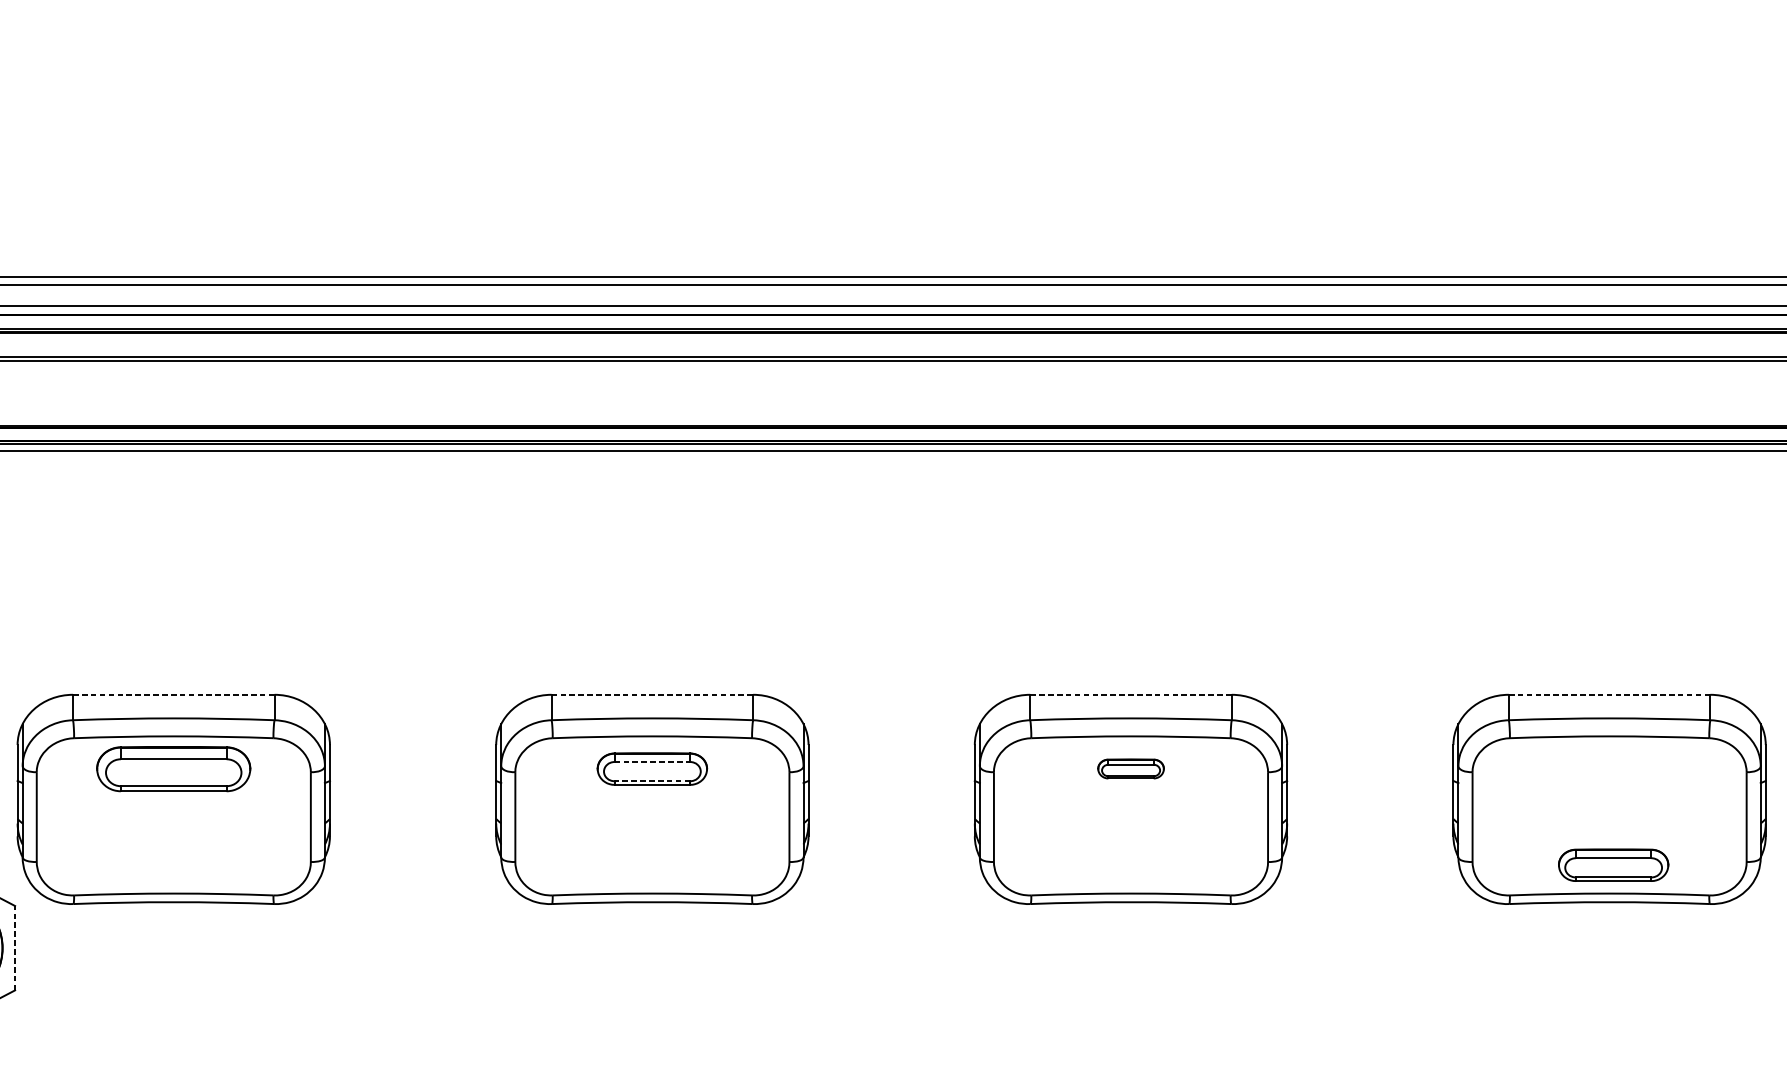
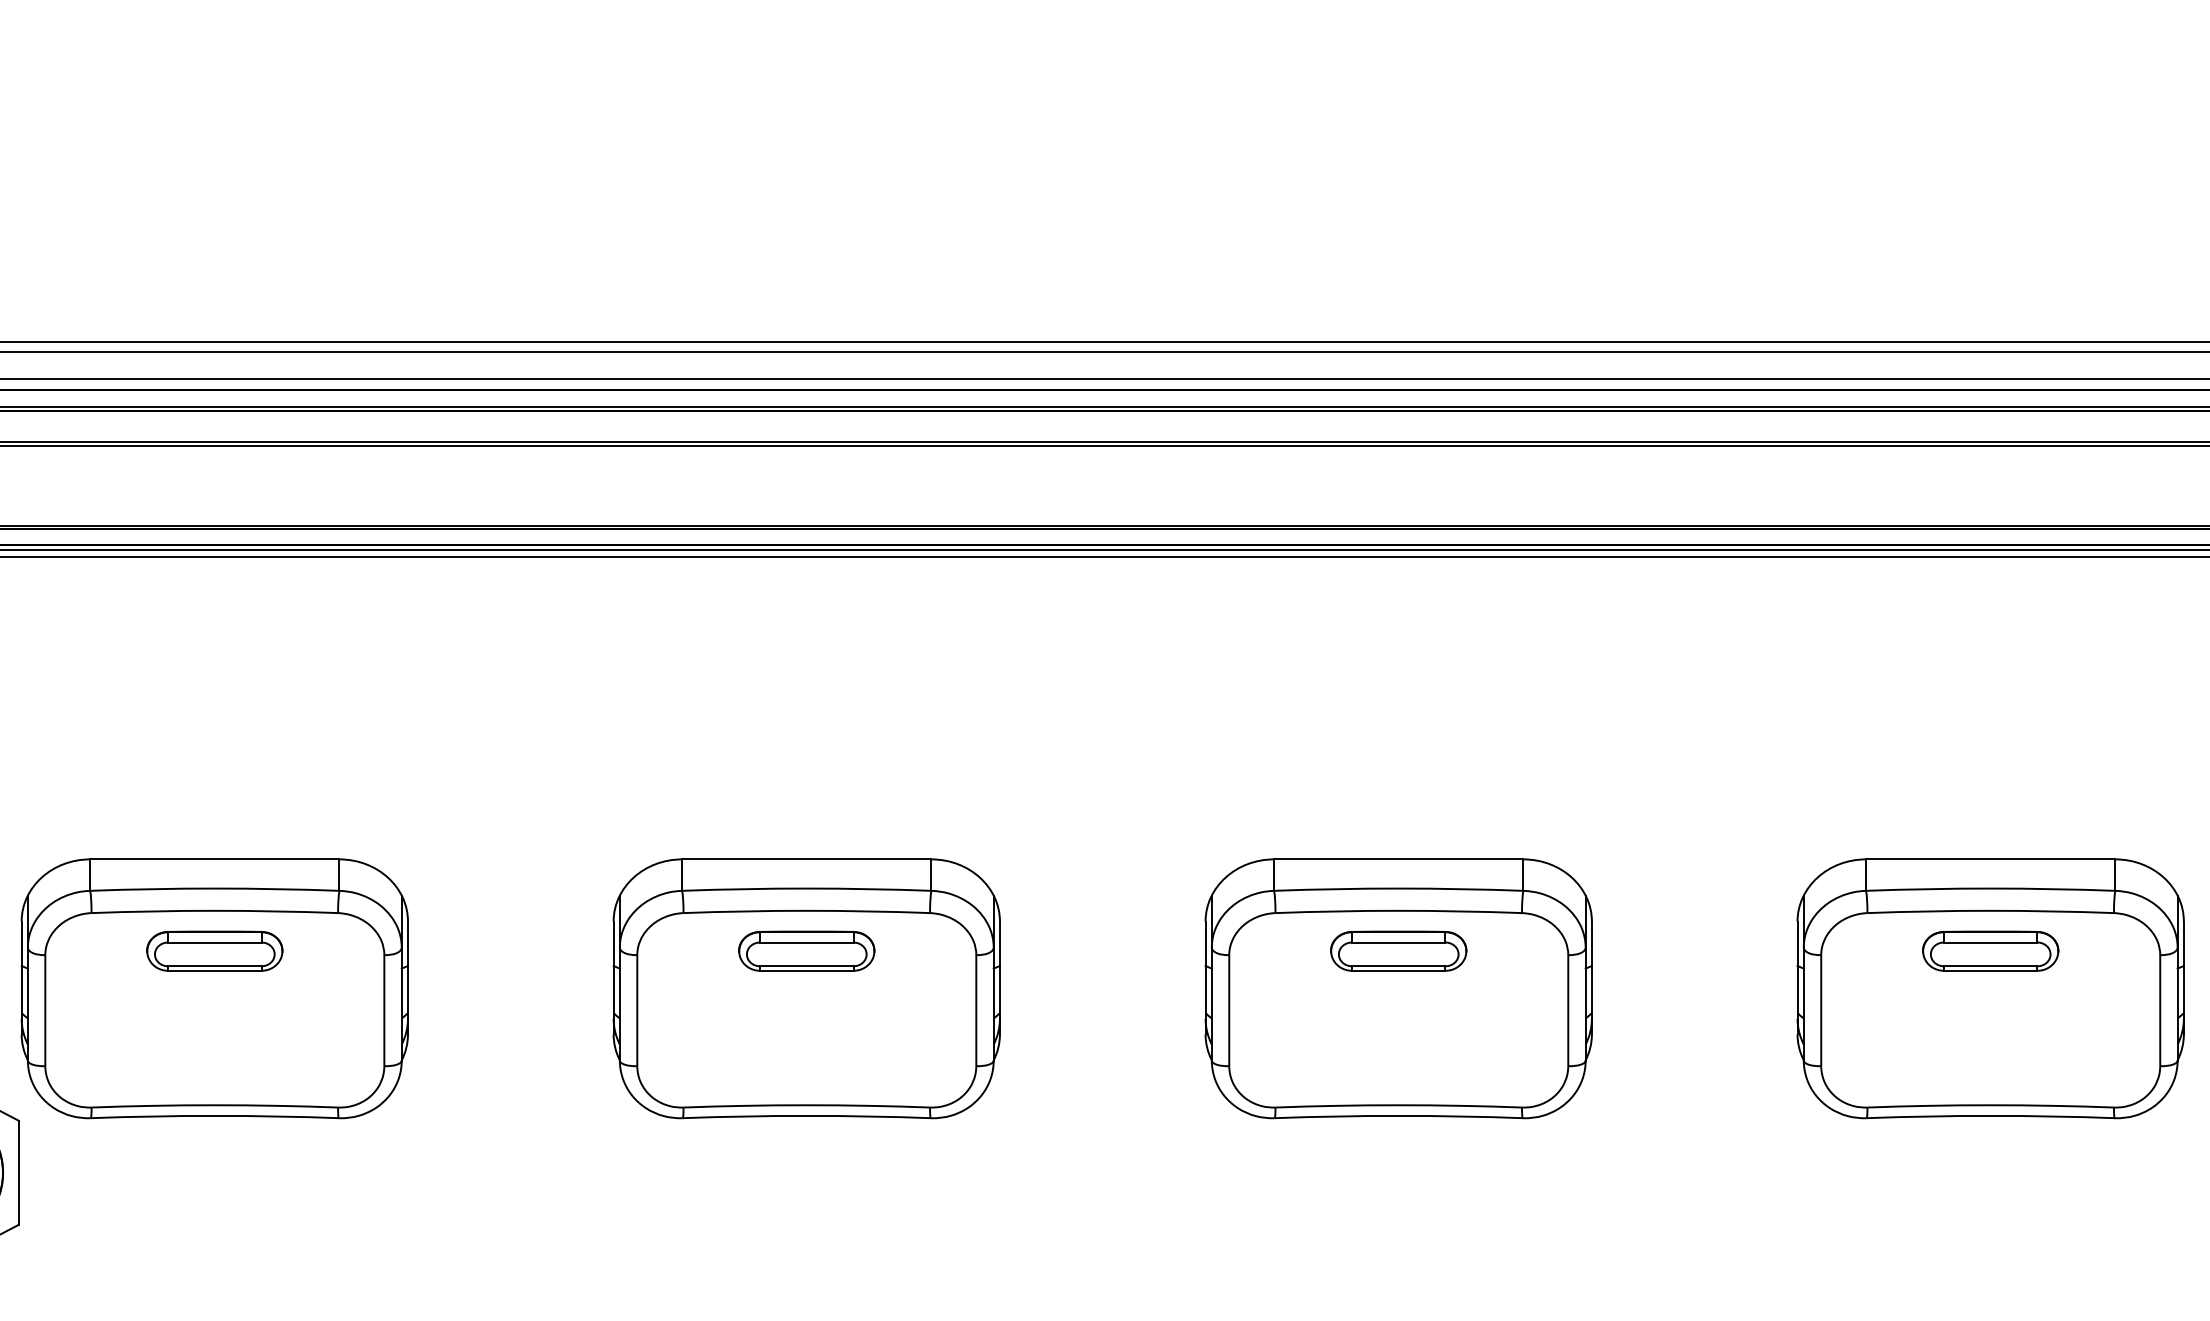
line: (173, 694) -> (214, 859), dashed -> solid
line: (652, 694) -> (806, 859), dashed -> solid
line: (1130, 694) -> (1398, 859), dashed -> solid
line: (1609, 694) -> (1990, 859), dashed -> solid
line: (652, 761) -> (806, 942), dashed -> solid
part: (173, 768) -> (214, 950), size x0.71
part: (1130, 768) -> (1398, 950), size x1.67
line: (652, 781) -> (806, 966), dashed -> solid
part: (1613, 864) -> (1990, 950), moved
line: (15, 947) -> (18, 1172), dashed -> solid

